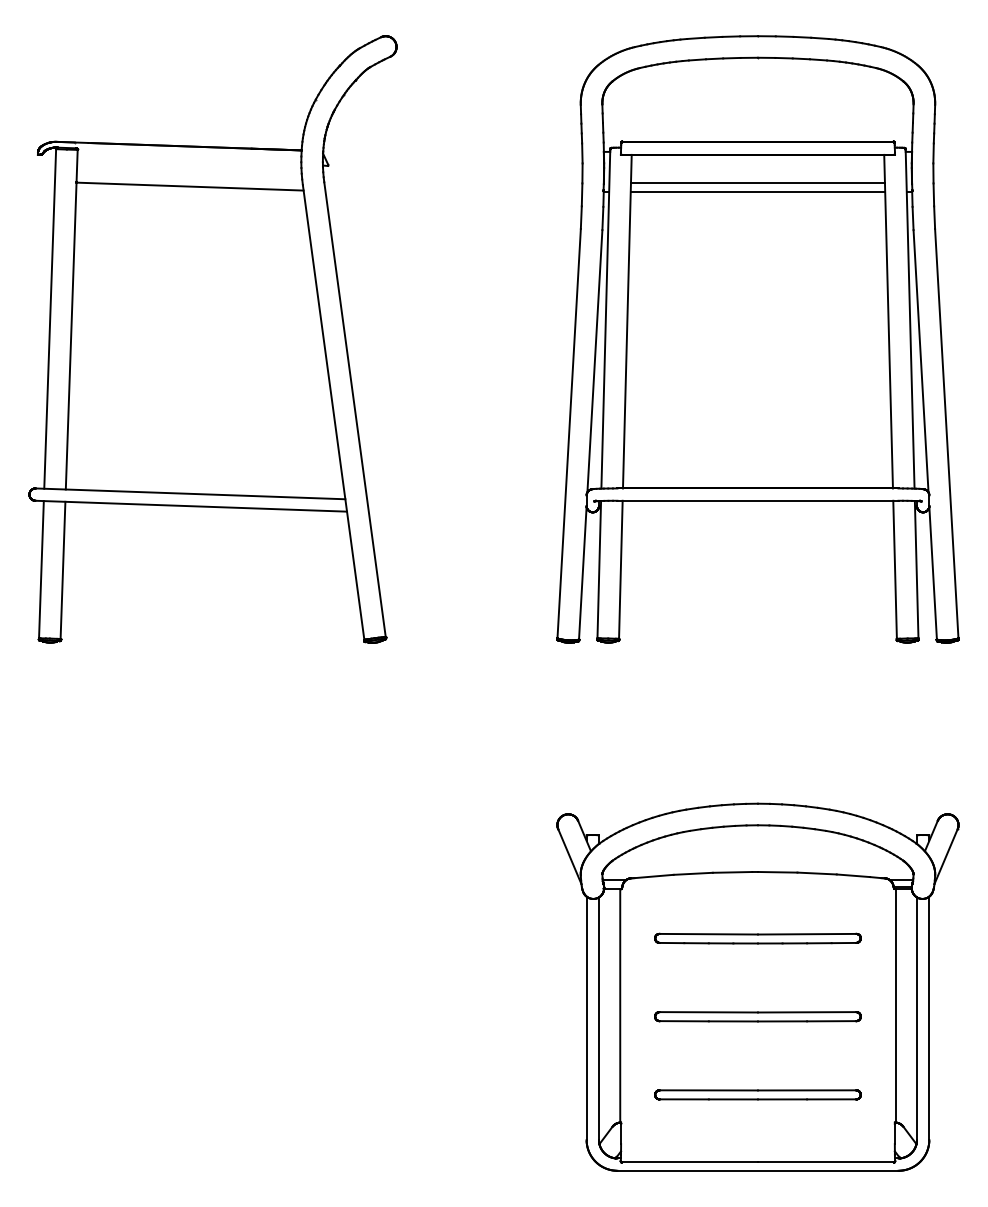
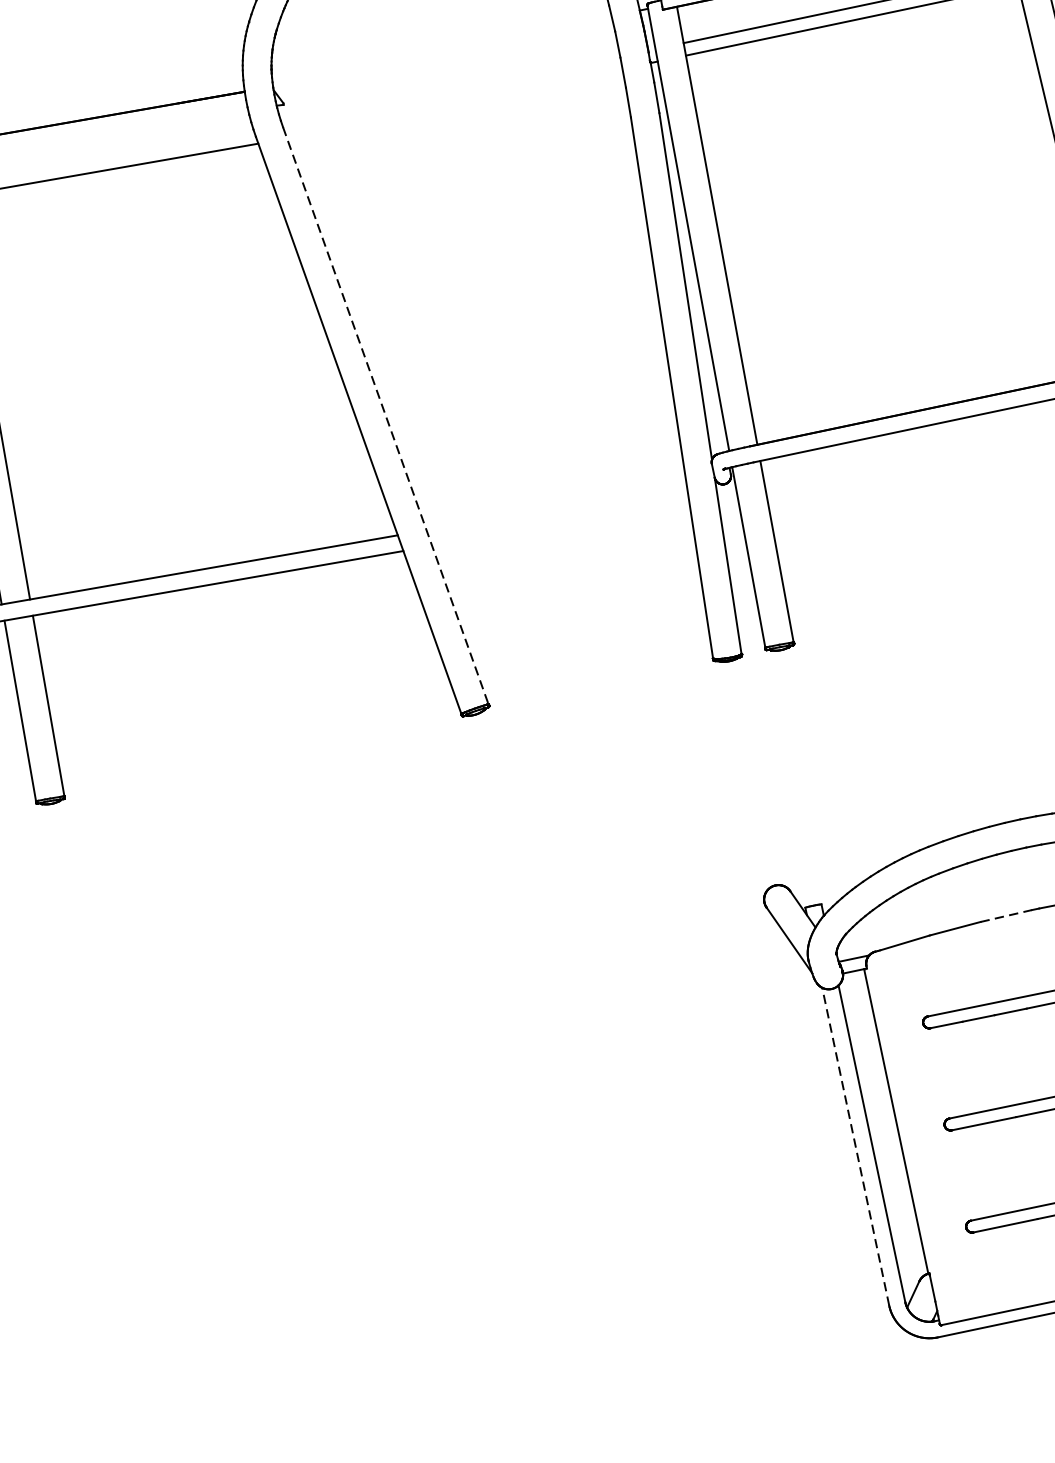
line: (355, 409) -> (386, 415), solid -> dashed
line: (732, 872) -> (1006, 916), solid -> dashed
line: (586, 1018) -> (855, 1147), solid -> dashed

